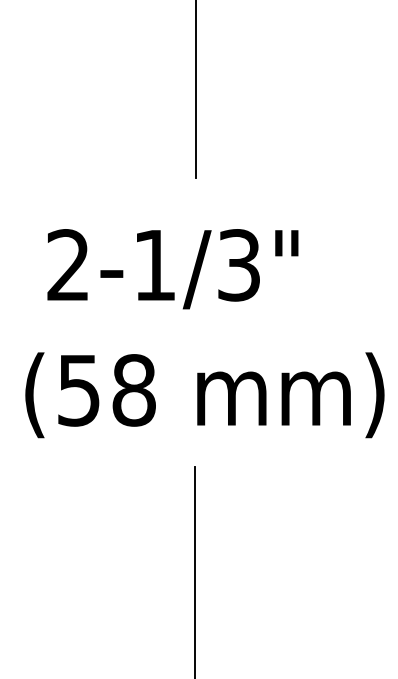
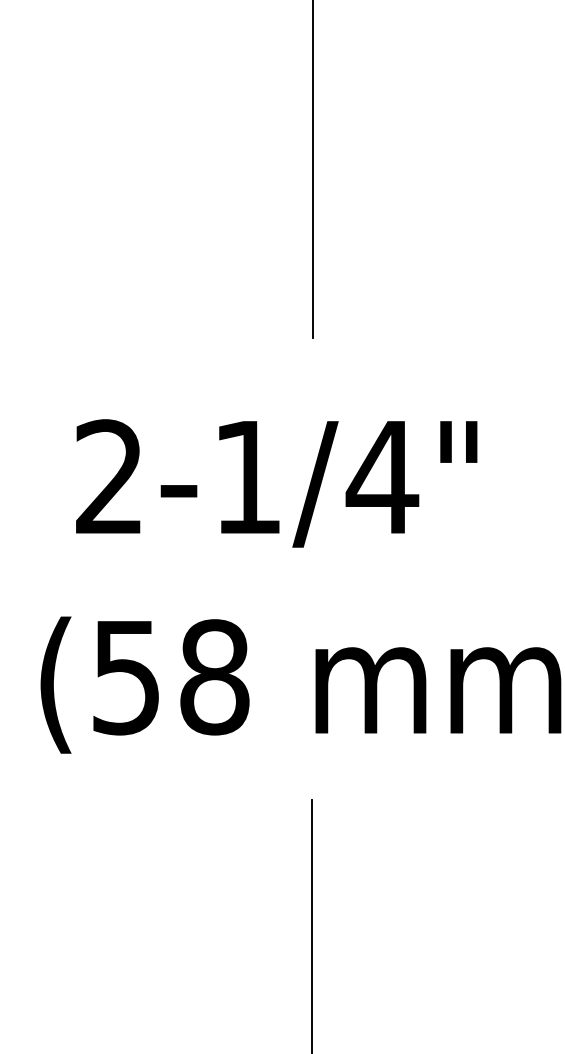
text: (238, 265) -> (381, 477), 2-1/3" -> 2-1/4"

